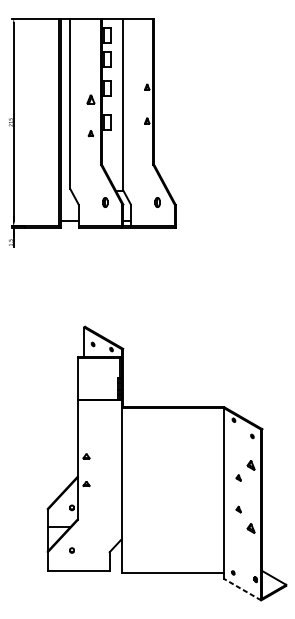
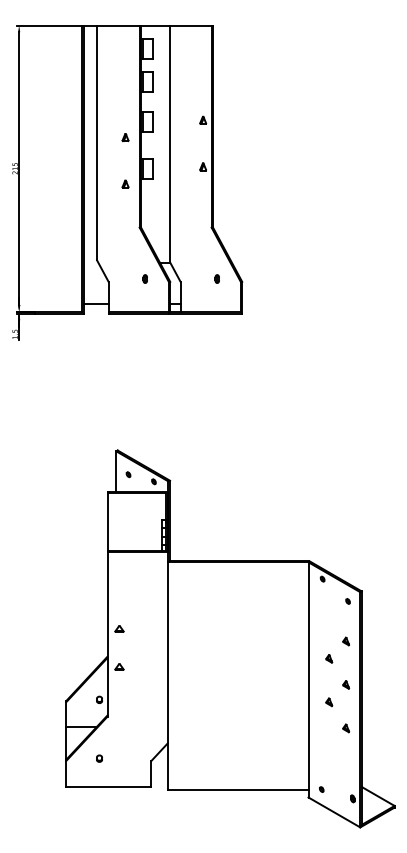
part: (90, 99) -> (125, 137), size x0.62
part: (104, 202) -> (144, 278), size x0.62
part: (156, 202) -> (216, 278), size x0.62
part: (250, 465) -> (345, 641), size x0.62
part: (251, 496) -> (346, 684), added
part: (250, 528) -> (345, 728), size x0.62
line: (242, 589) -> (334, 812), dashed -> solid

